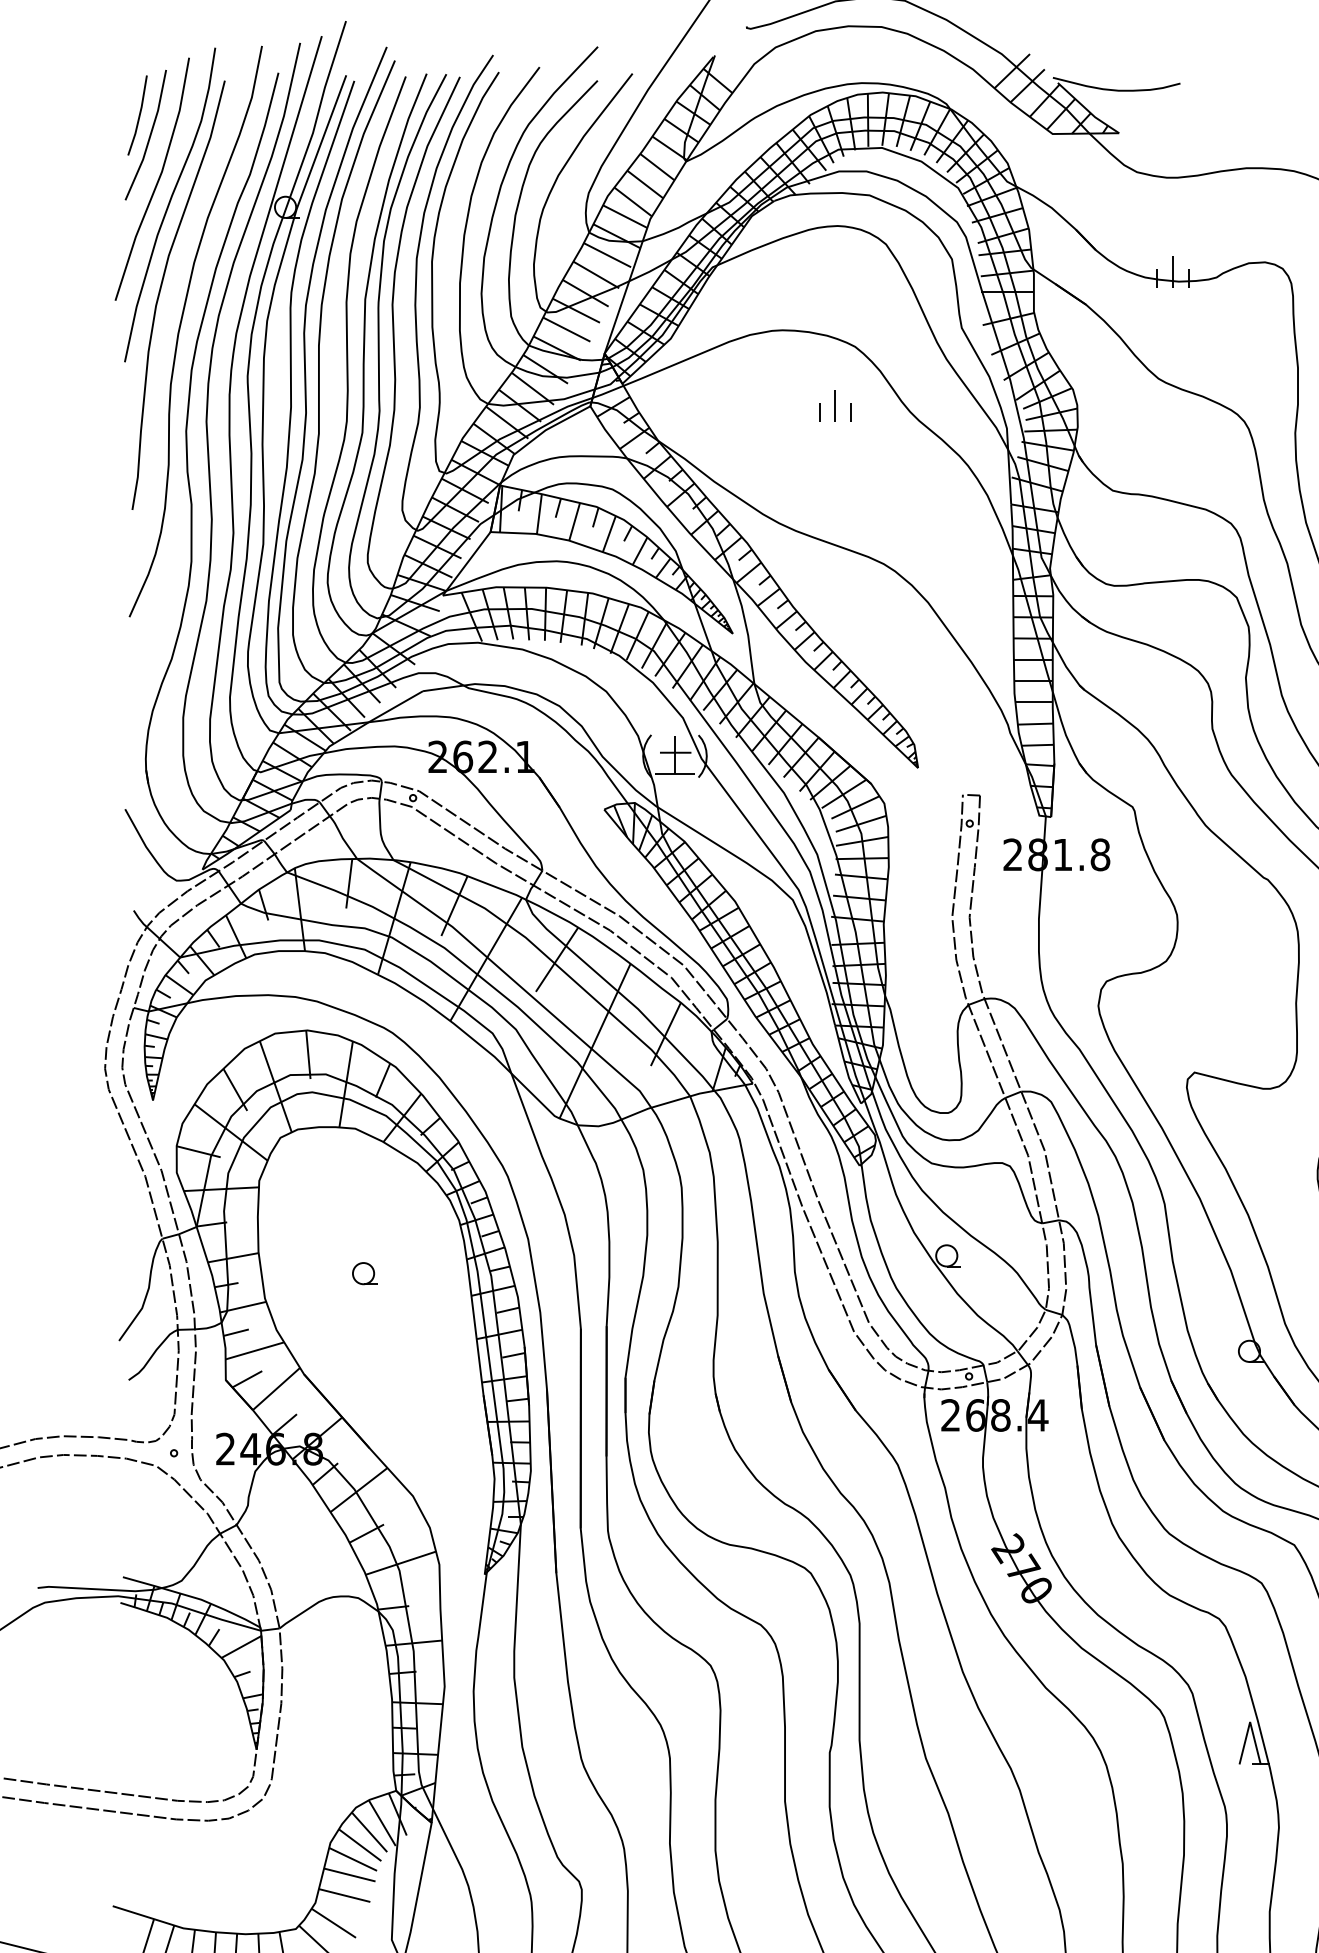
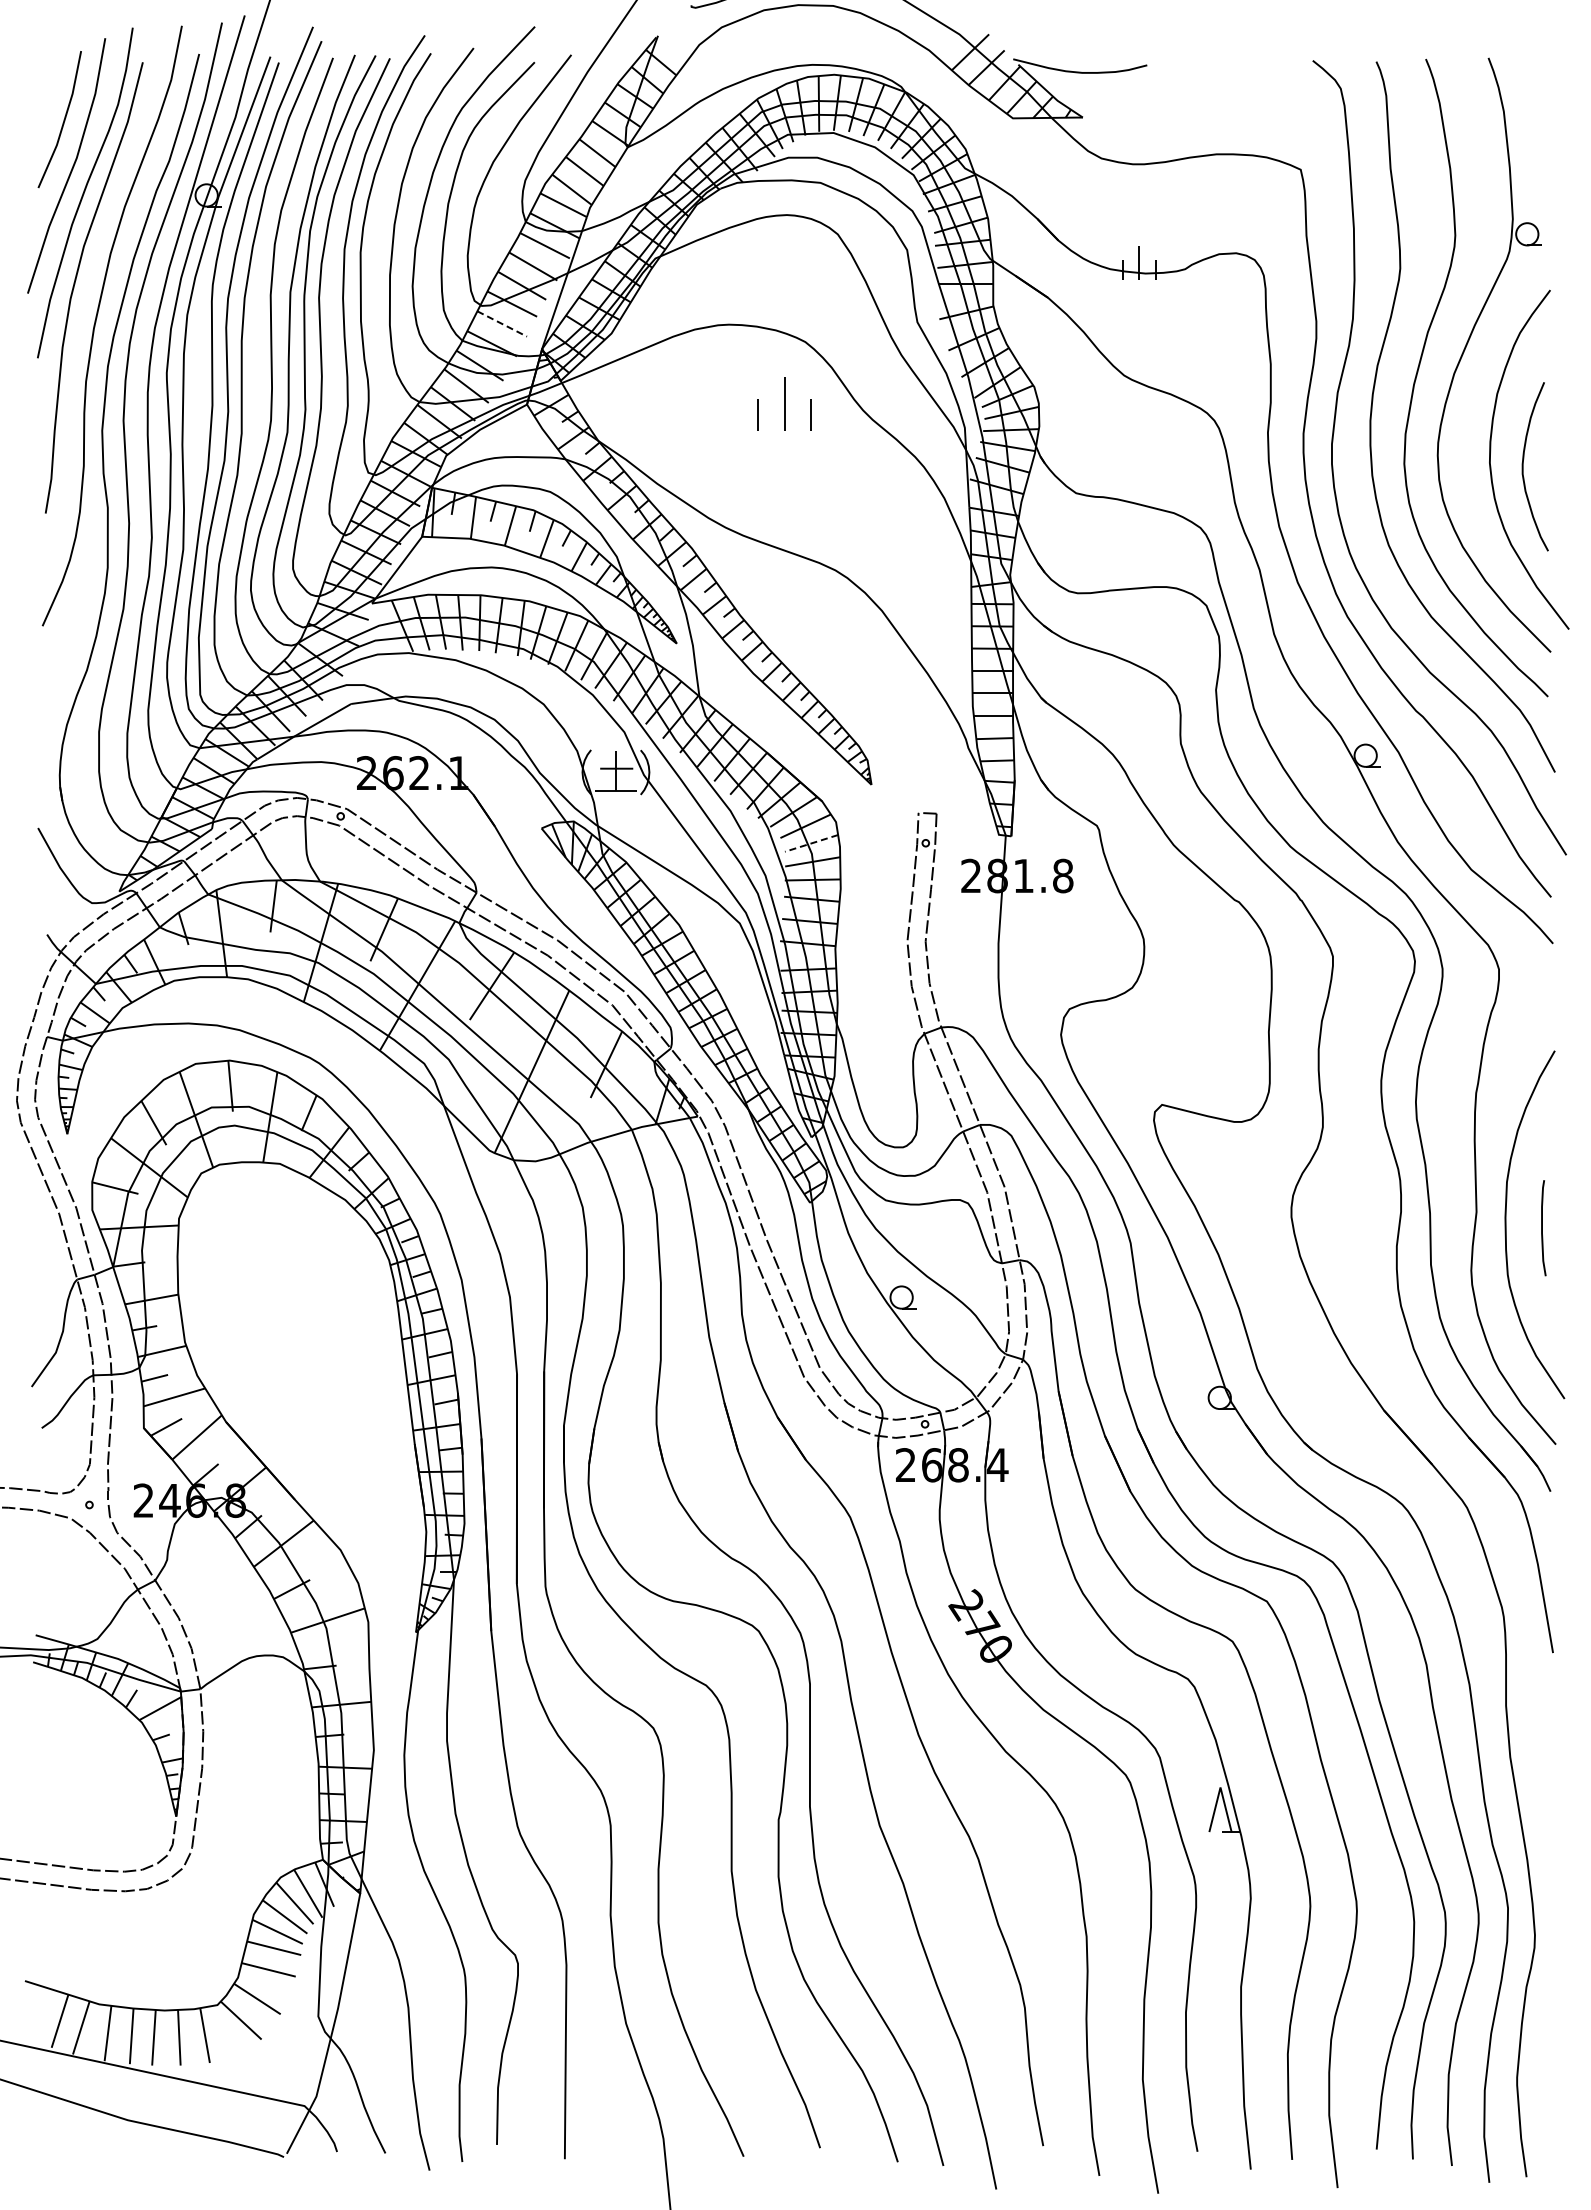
line: (138, 115) -> (52, 98), removed
line: (567, 329) -> (502, 323), solid -> dashed
part: (835, 405) -> (784, 403), size x1.6
line: (861, 823) -> (811, 843), solid -> dashed
part: (364, 1273) -> (289, 1316), removed

